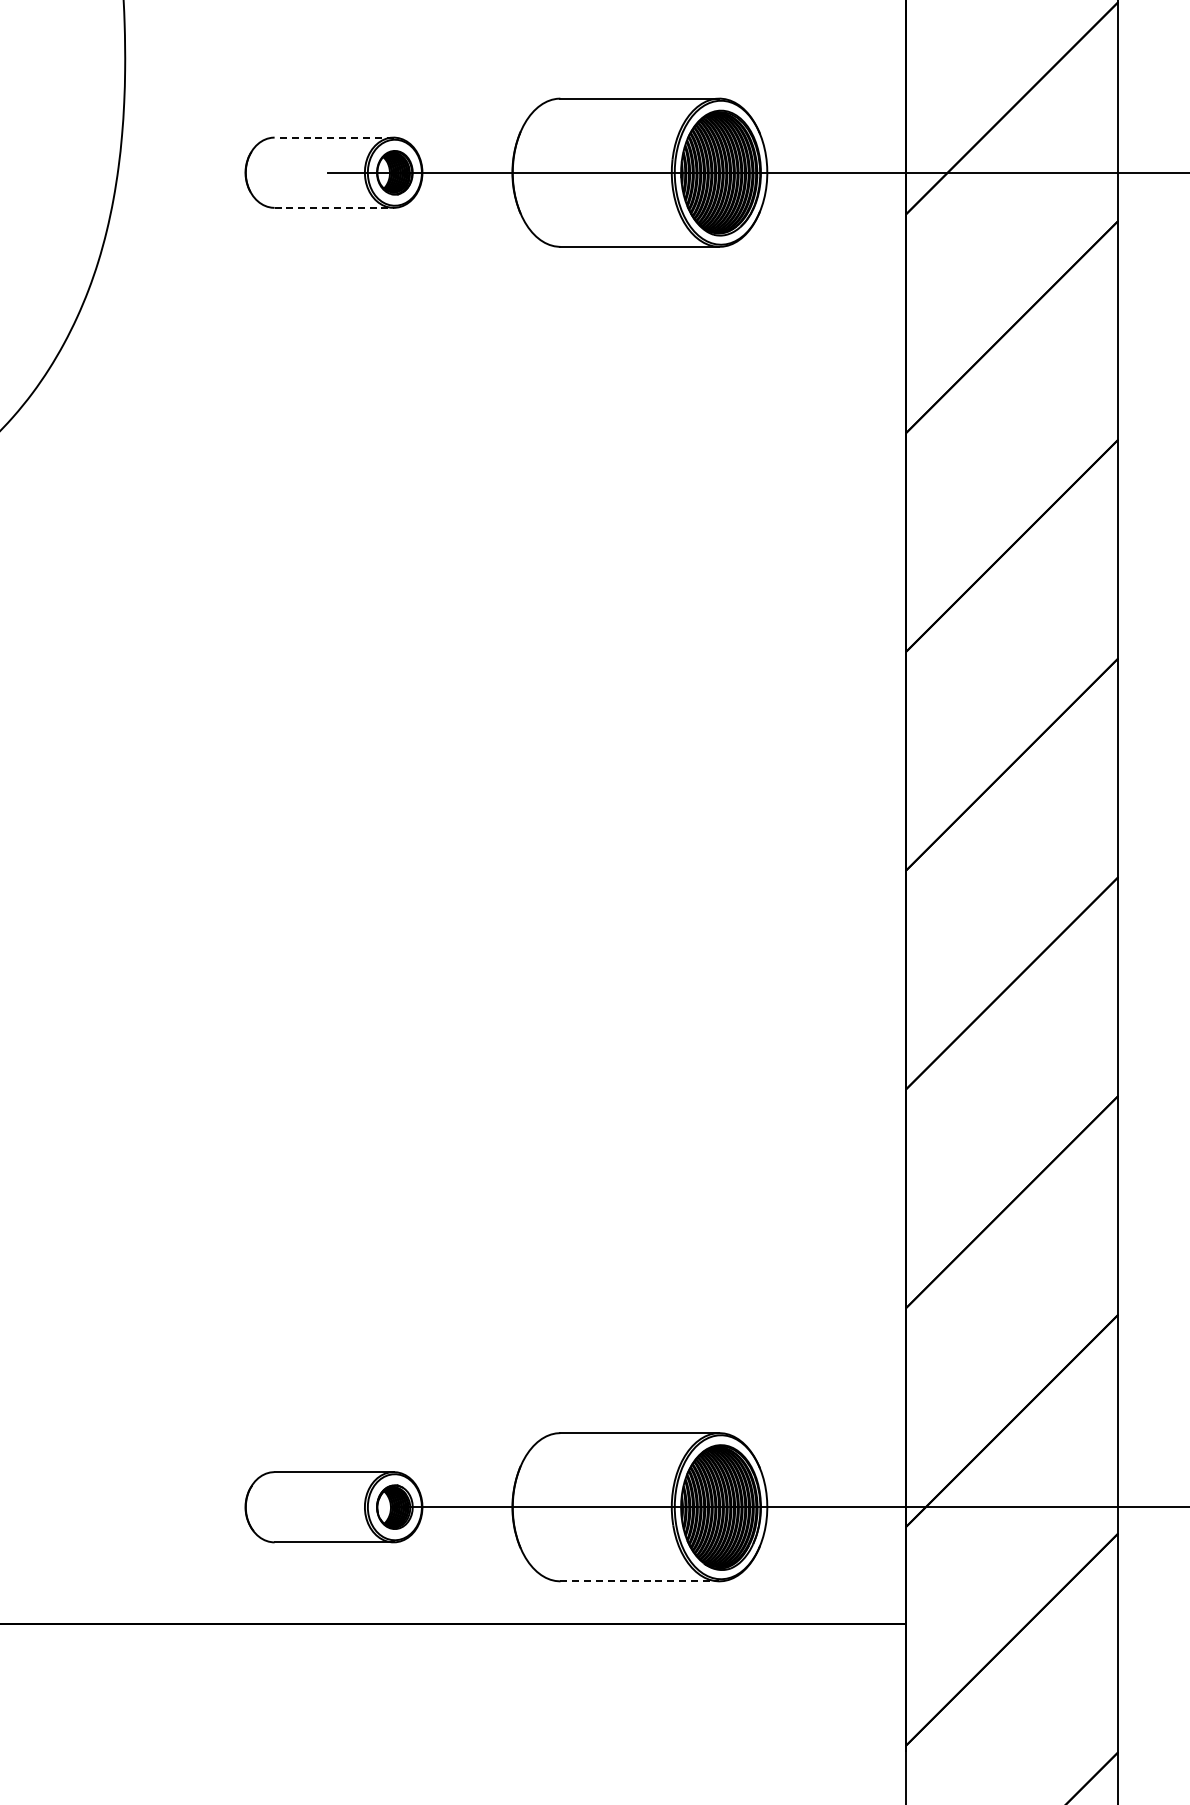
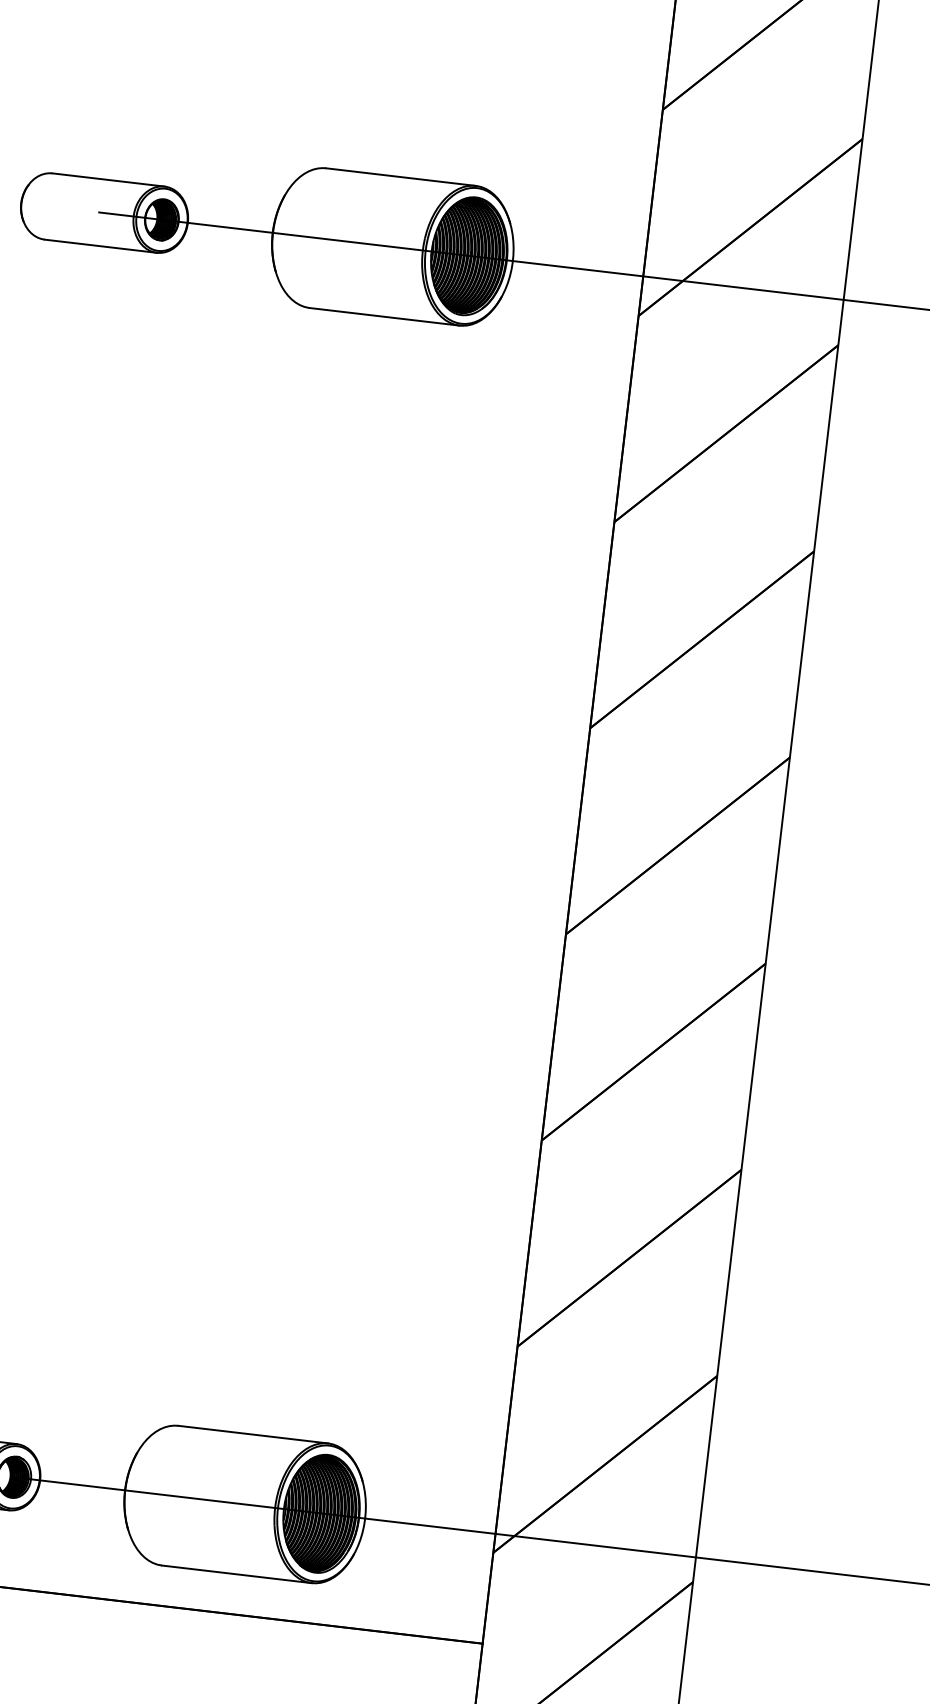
line: (334, 137) -> (108, 179), dashed -> solid
line: (334, 207) -> (101, 245), dashed -> solid
line: (639, 1581) -> (236, 1574), dashed -> solid

